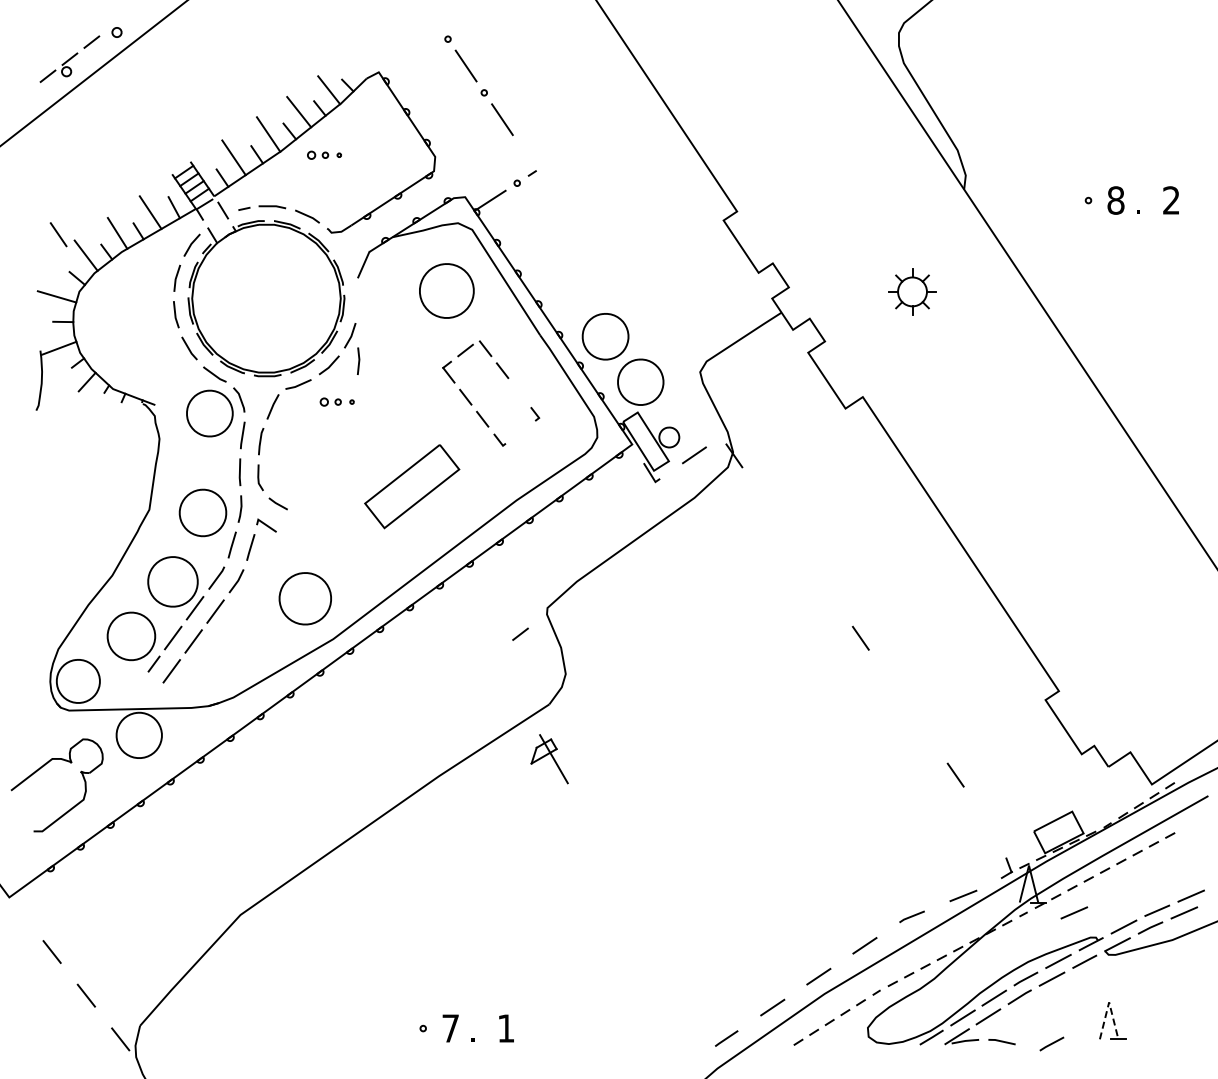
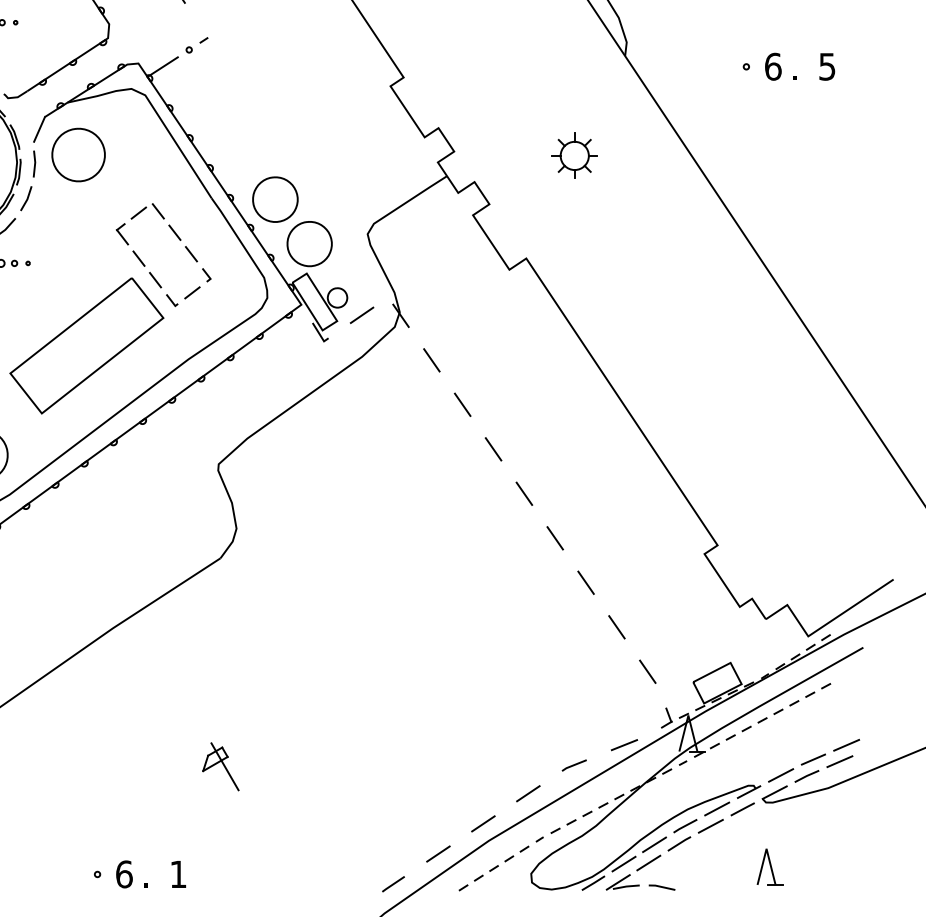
text: (1115, 200) -> (772, 66), 8 -> 6
text: (1171, 200) -> (827, 66), 2 -> 5
part: (446, 290) -> (78, 154), moved
line: (358, 360) -> (34, 163), moved
line: (519, 392) -> (191, 254), added
part: (411, 486) -> (86, 345), size x1.67
line: (765, 501) -> (431, 360), added
line: (797, 546) -> (462, 404), added
line: (829, 592) -> (493, 449), added
line: (520, 633) -> (192, 292), moved
line: (892, 683) -> (555, 537), added
line: (924, 729) -> (586, 582), added
part: (549, 759) -> (220, 767), moved
line: (987, 820) -> (647, 671), added
line: (1074, 912) -> (732, 761), removed
line: (1109, 1002) -> (766, 849), dashed -> solid
text: (450, 1028) -> (124, 874), 7 -> 6
line: (1051, 1043) -> (710, 889), removed

